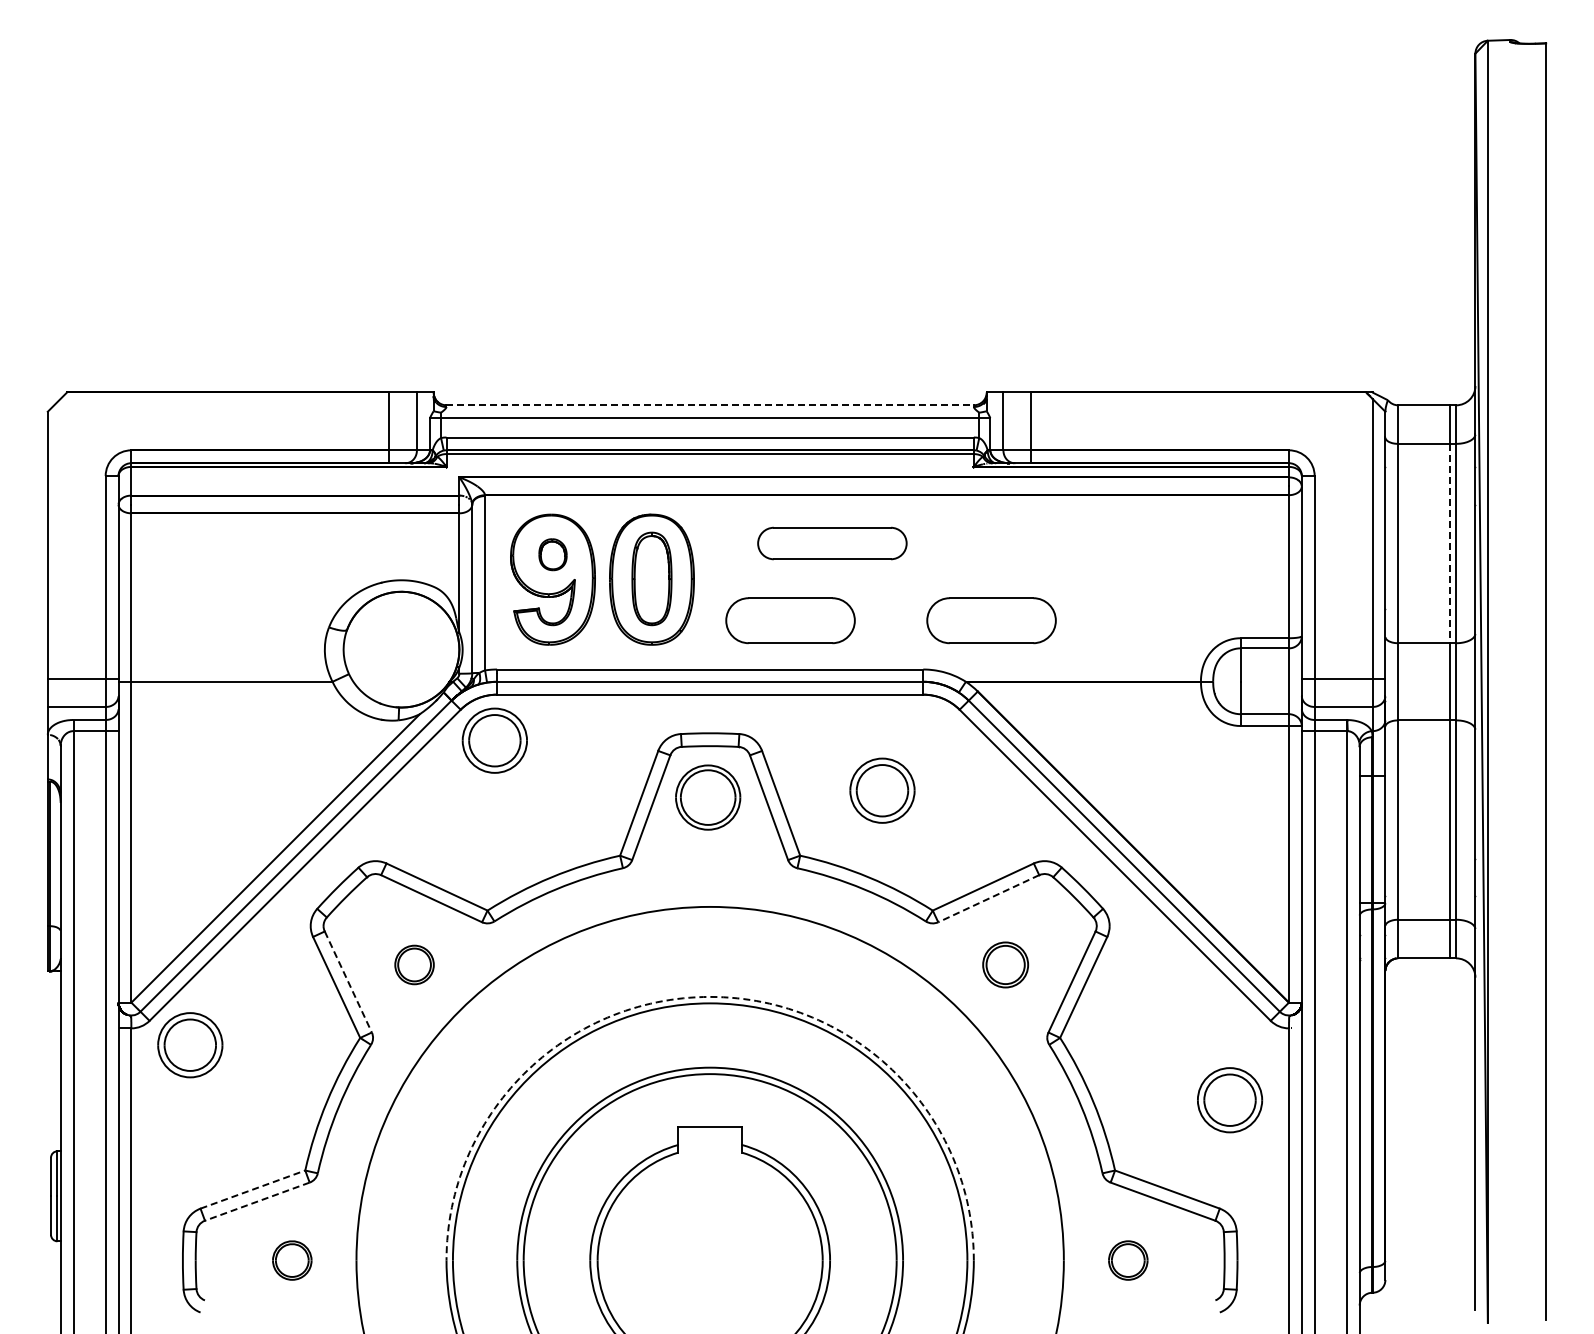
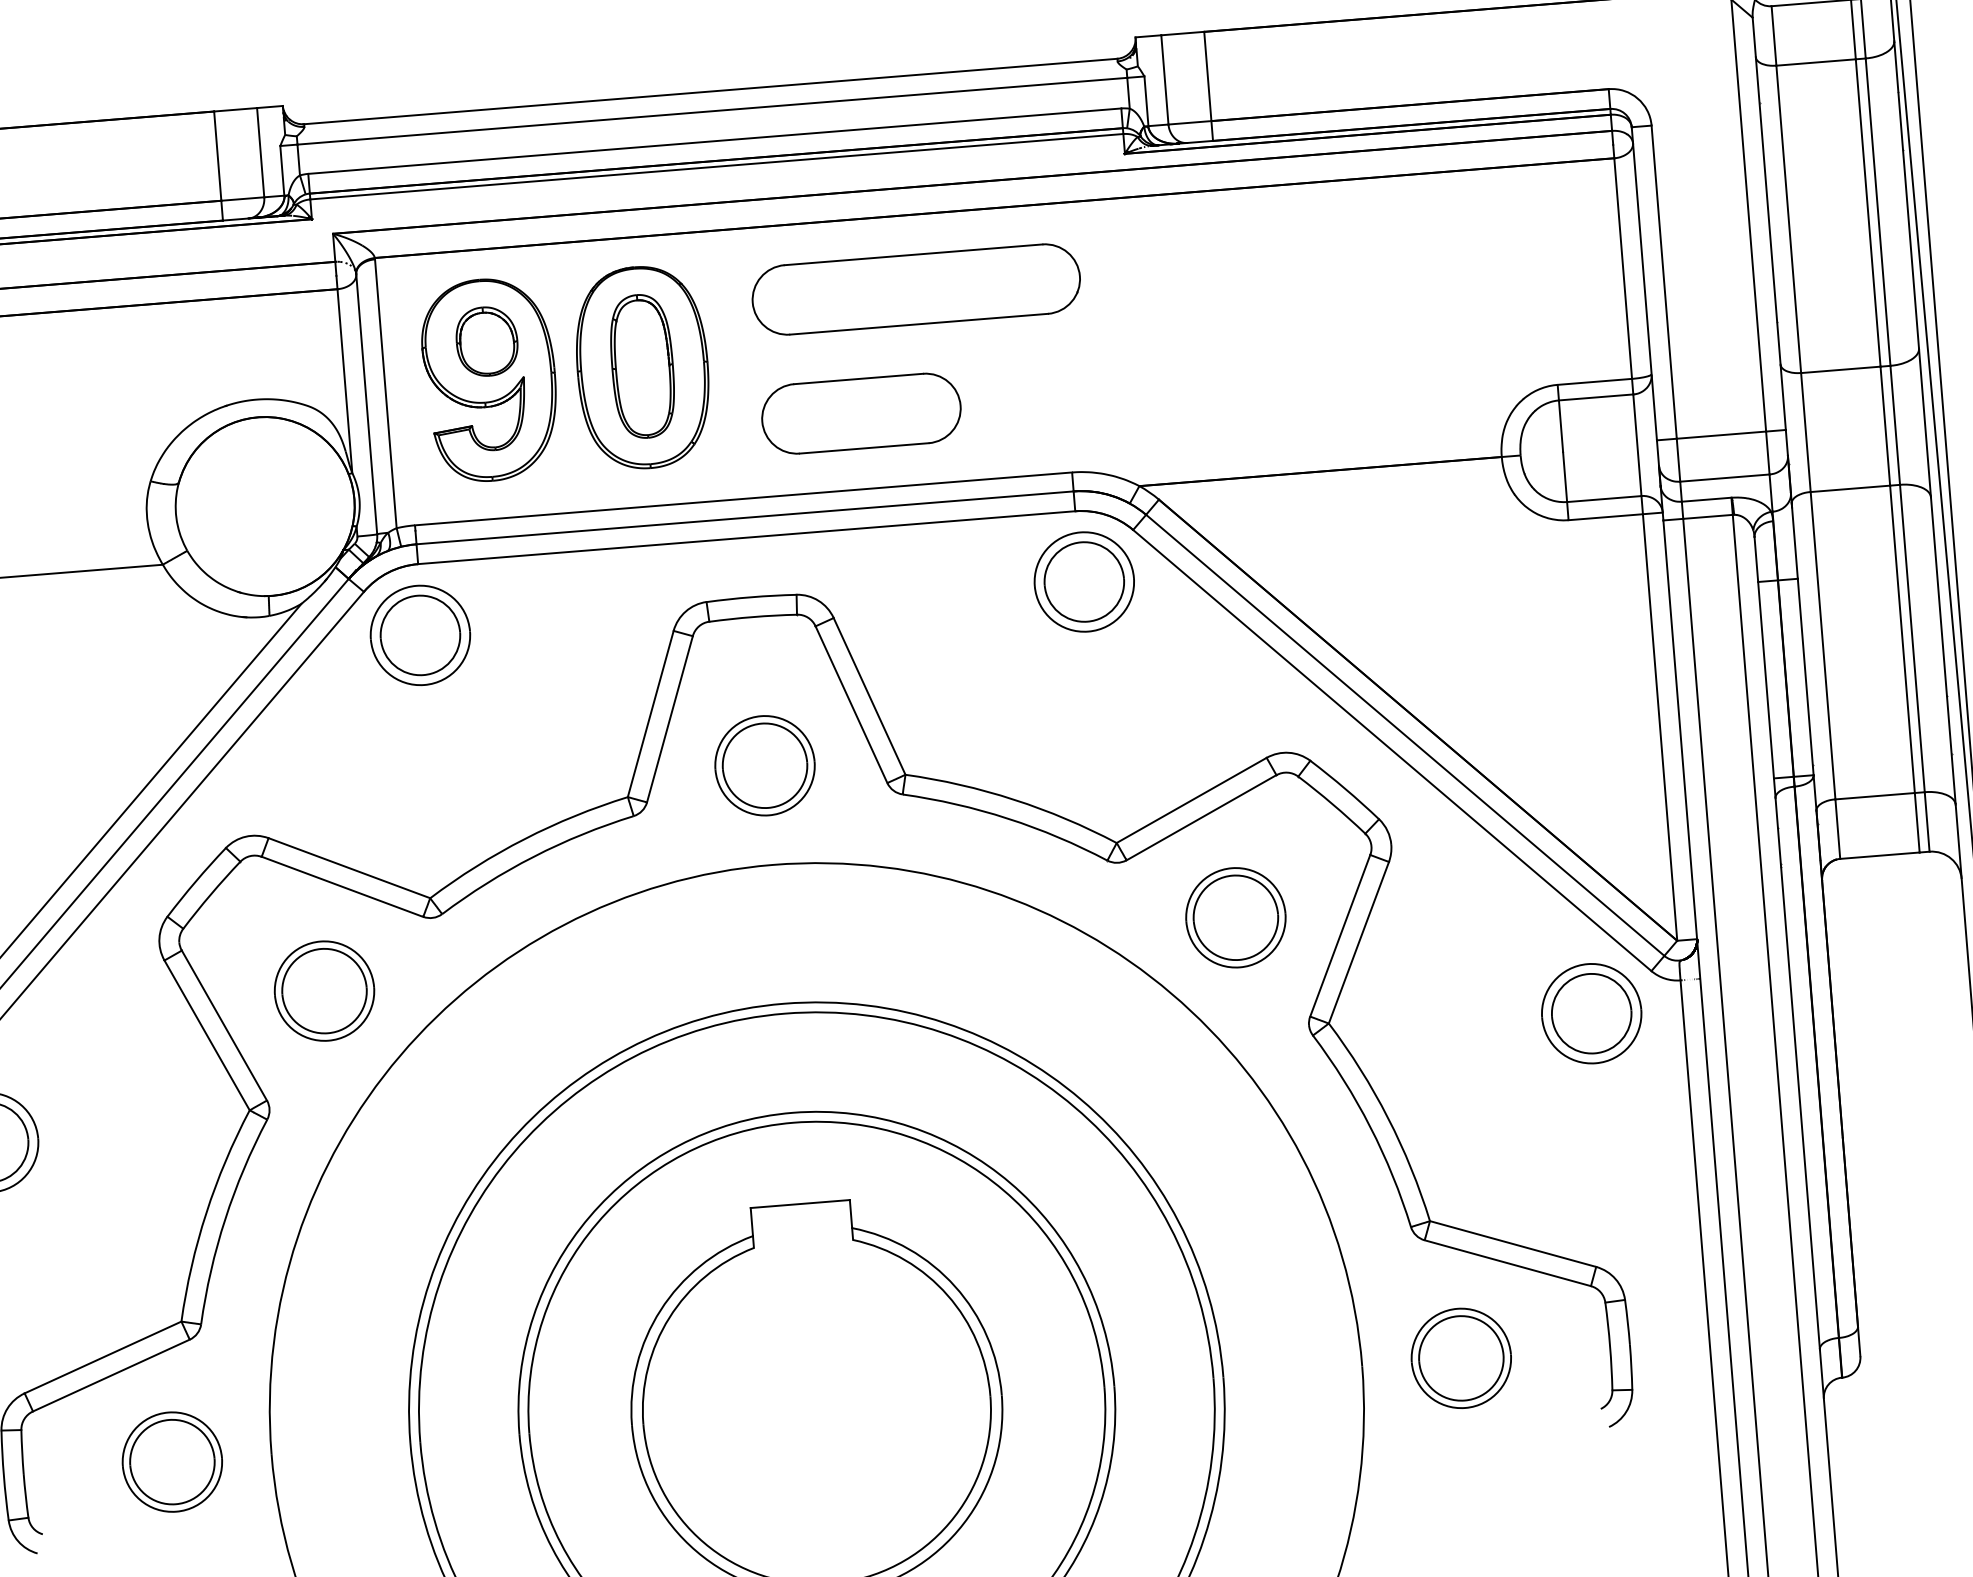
line: (710, 405) -> (711, 91), dashed -> solid
part: (832, 543) -> (916, 289), size x1.43
line: (1449, 543) -> (1867, 212), dashed -> solid
part: (552, 554) -> (486, 341), size x1.43
part: (991, 620) -> (1171, 388), removed
part: (882, 790) -> (1084, 581), moved
part: (708, 797) -> (765, 765), moved
line: (988, 898) -> (1201, 817), dashed -> solid
part: (414, 964) -> (324, 990), size x1.67
part: (1005, 964) -> (1235, 917), size x1.43
line: (348, 981) -> (224, 1024), dashed -> solid
arc: (710, 996) -> (784, 1003), dashed -> solid
part: (1230, 1100) -> (1592, 1014), moved
line: (252, 1189) -> (102, 1357), dashed -> solid
line: (257, 1201) -> (111, 1375), dashed -> solid
part: (292, 1260) -> (172, 1461), size x1.67
part: (1128, 1260) -> (1461, 1358), size x1.67

